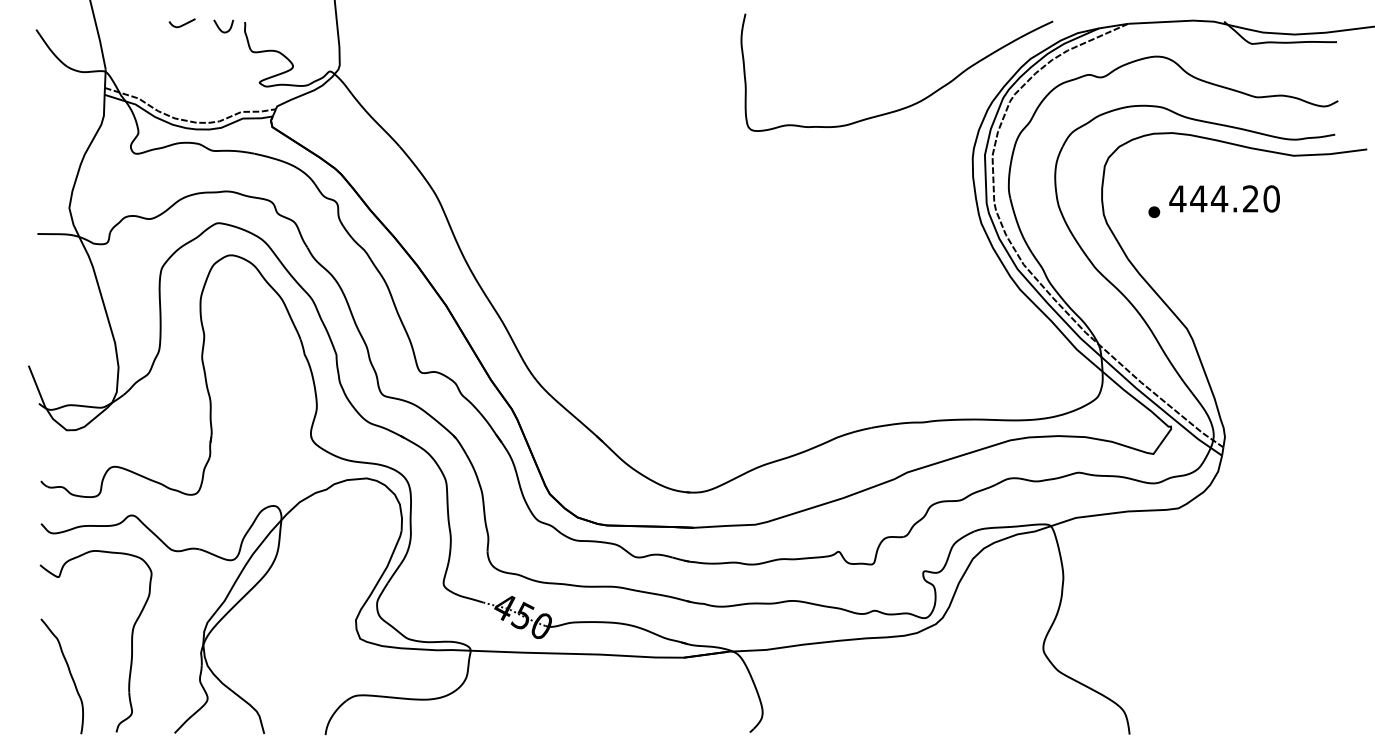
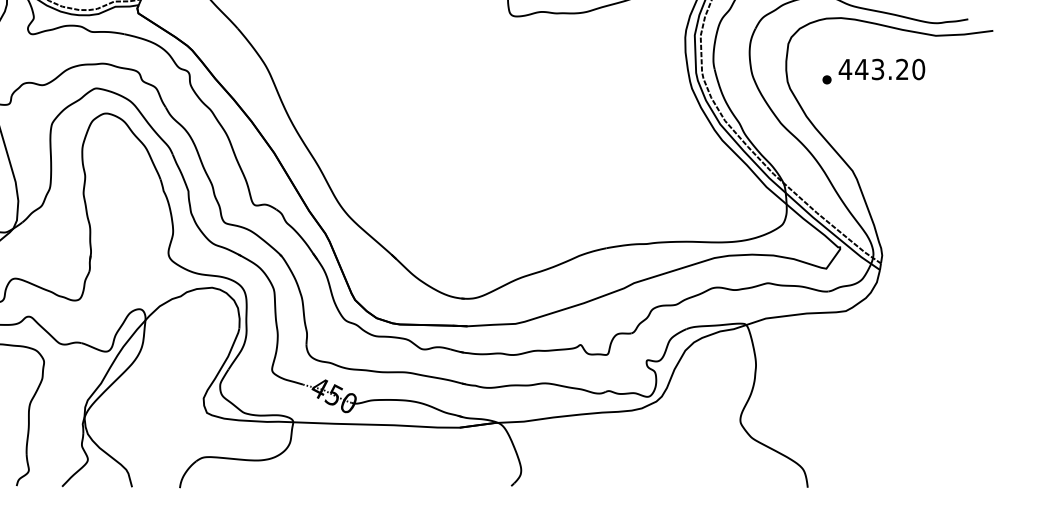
text: (1219, 198) -> (877, 69), 444.20 -> 443.20

